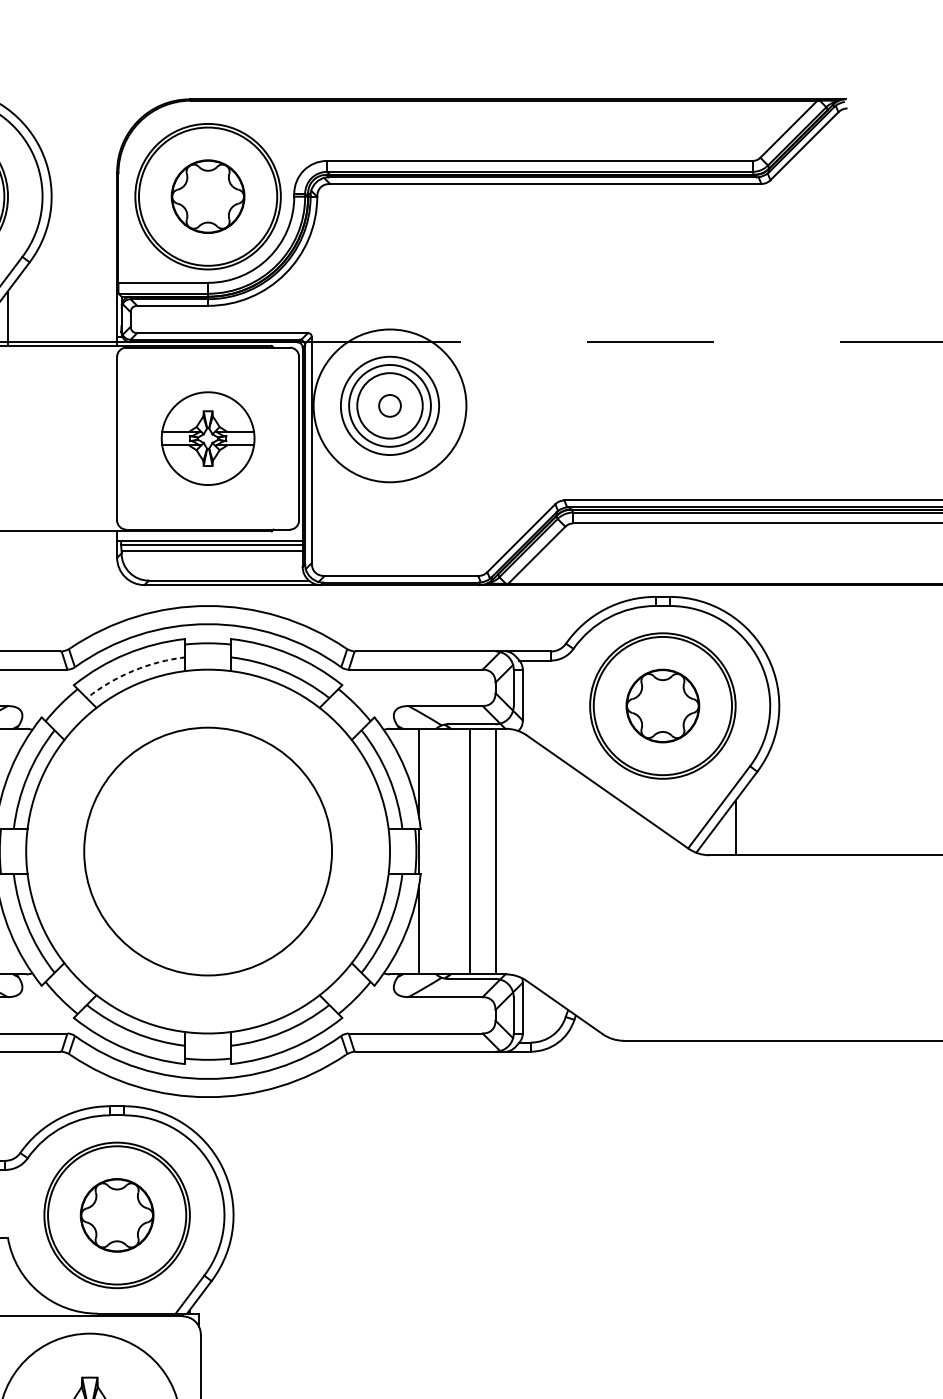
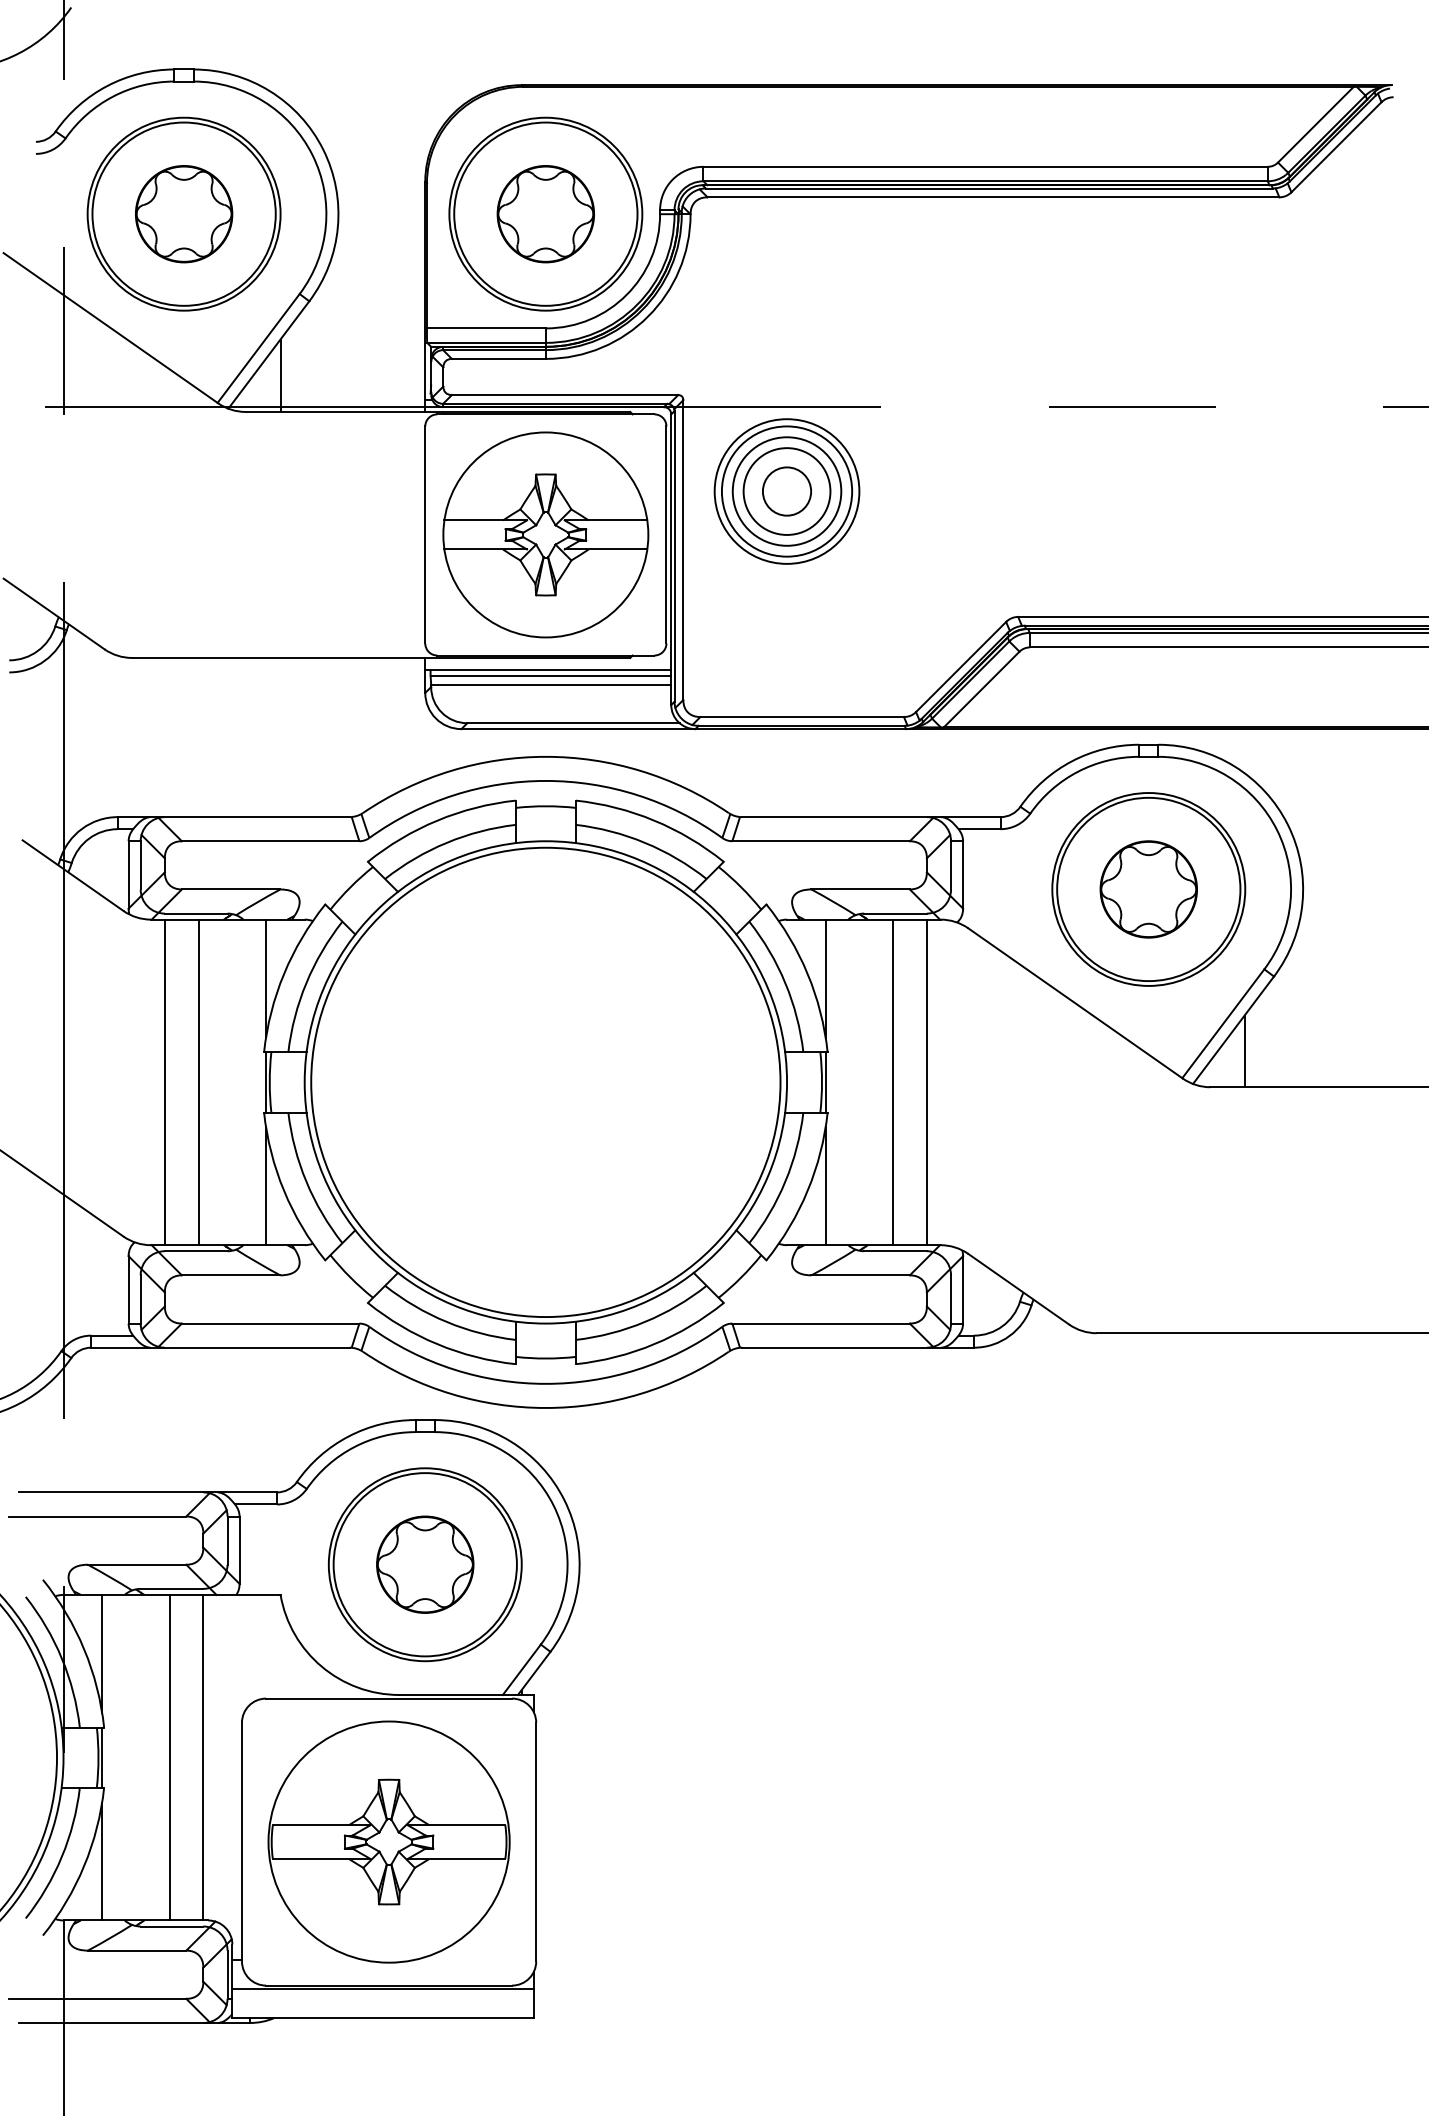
circle: (389, 405) -> (786, 491), size x0.71
circle: (389, 405) -> (786, 491), size x1.67
part: (207, 438) -> (545, 534), size x1.67
arc: (133, 670) -> (446, 842), dashed -> solid
circle: (207, 851) -> (545, 1082), size x1.43

